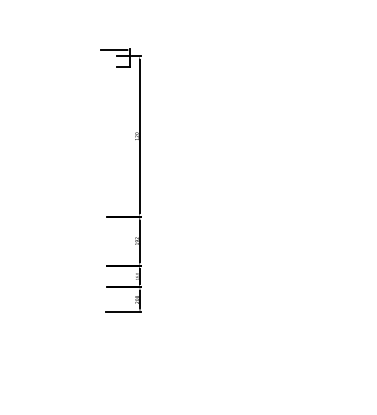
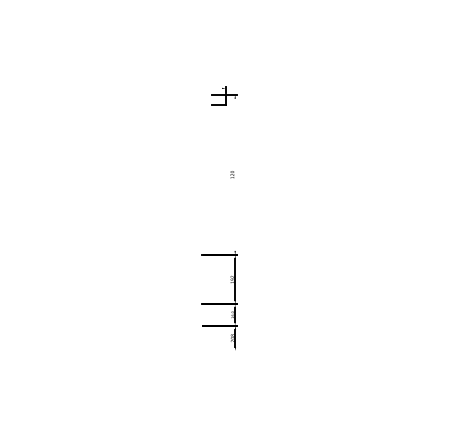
line: (114, 50) -> (209, 88), removed
line: (140, 136) -> (235, 174), removed
line: (123, 312) -> (218, 350), removed

